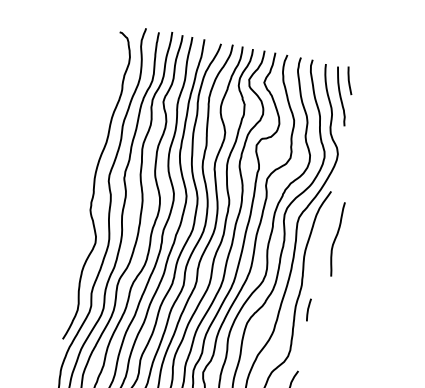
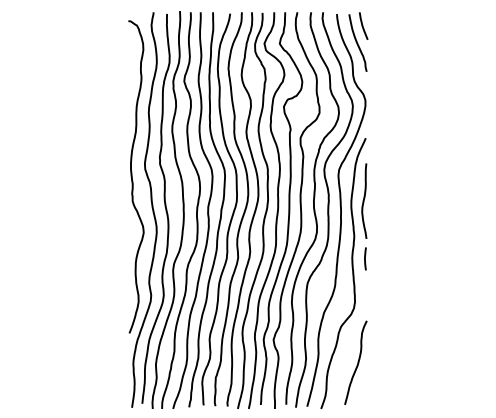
curve: (336, 238) -> (364, 200), moved

